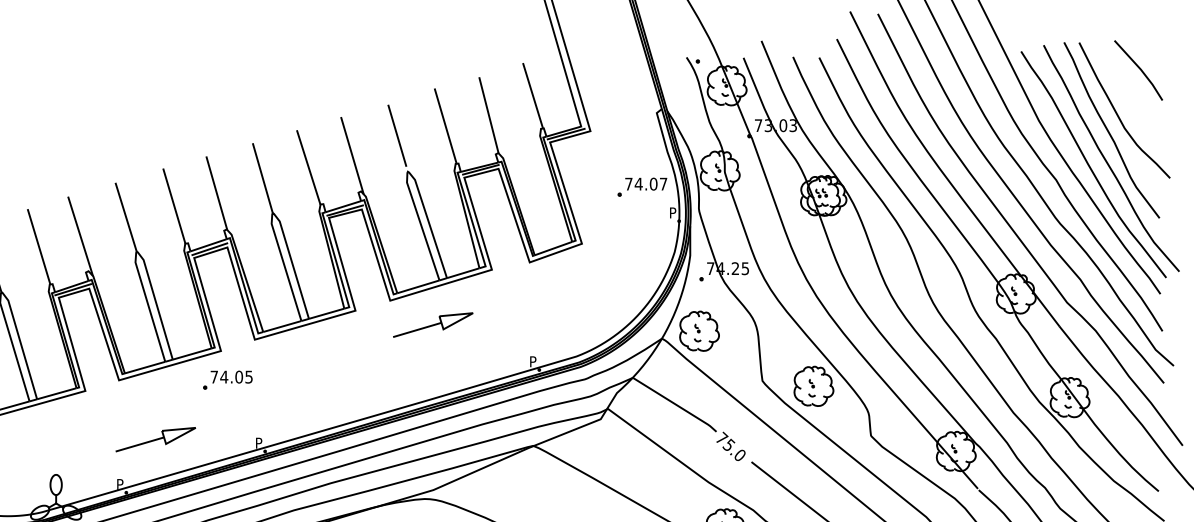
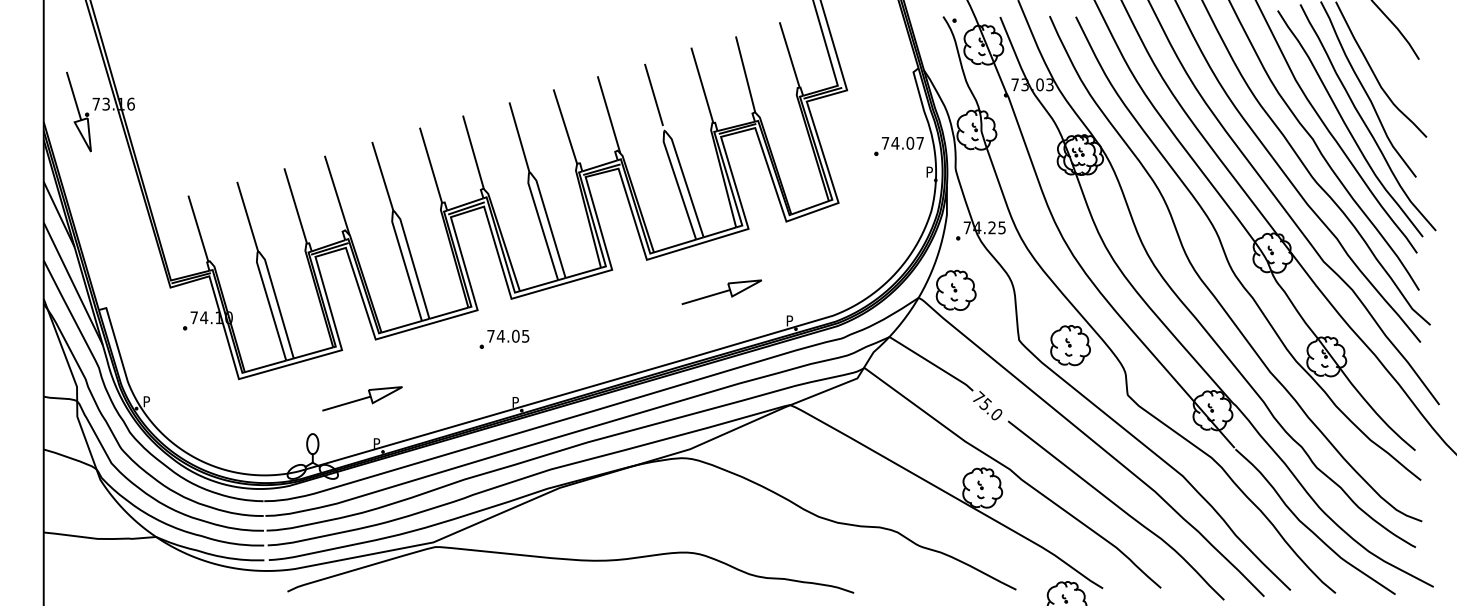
part: (432, 324) -> (721, 291), moved
part: (227, 379) -> (504, 338), moved
part: (155, 439) -> (362, 398), moved

